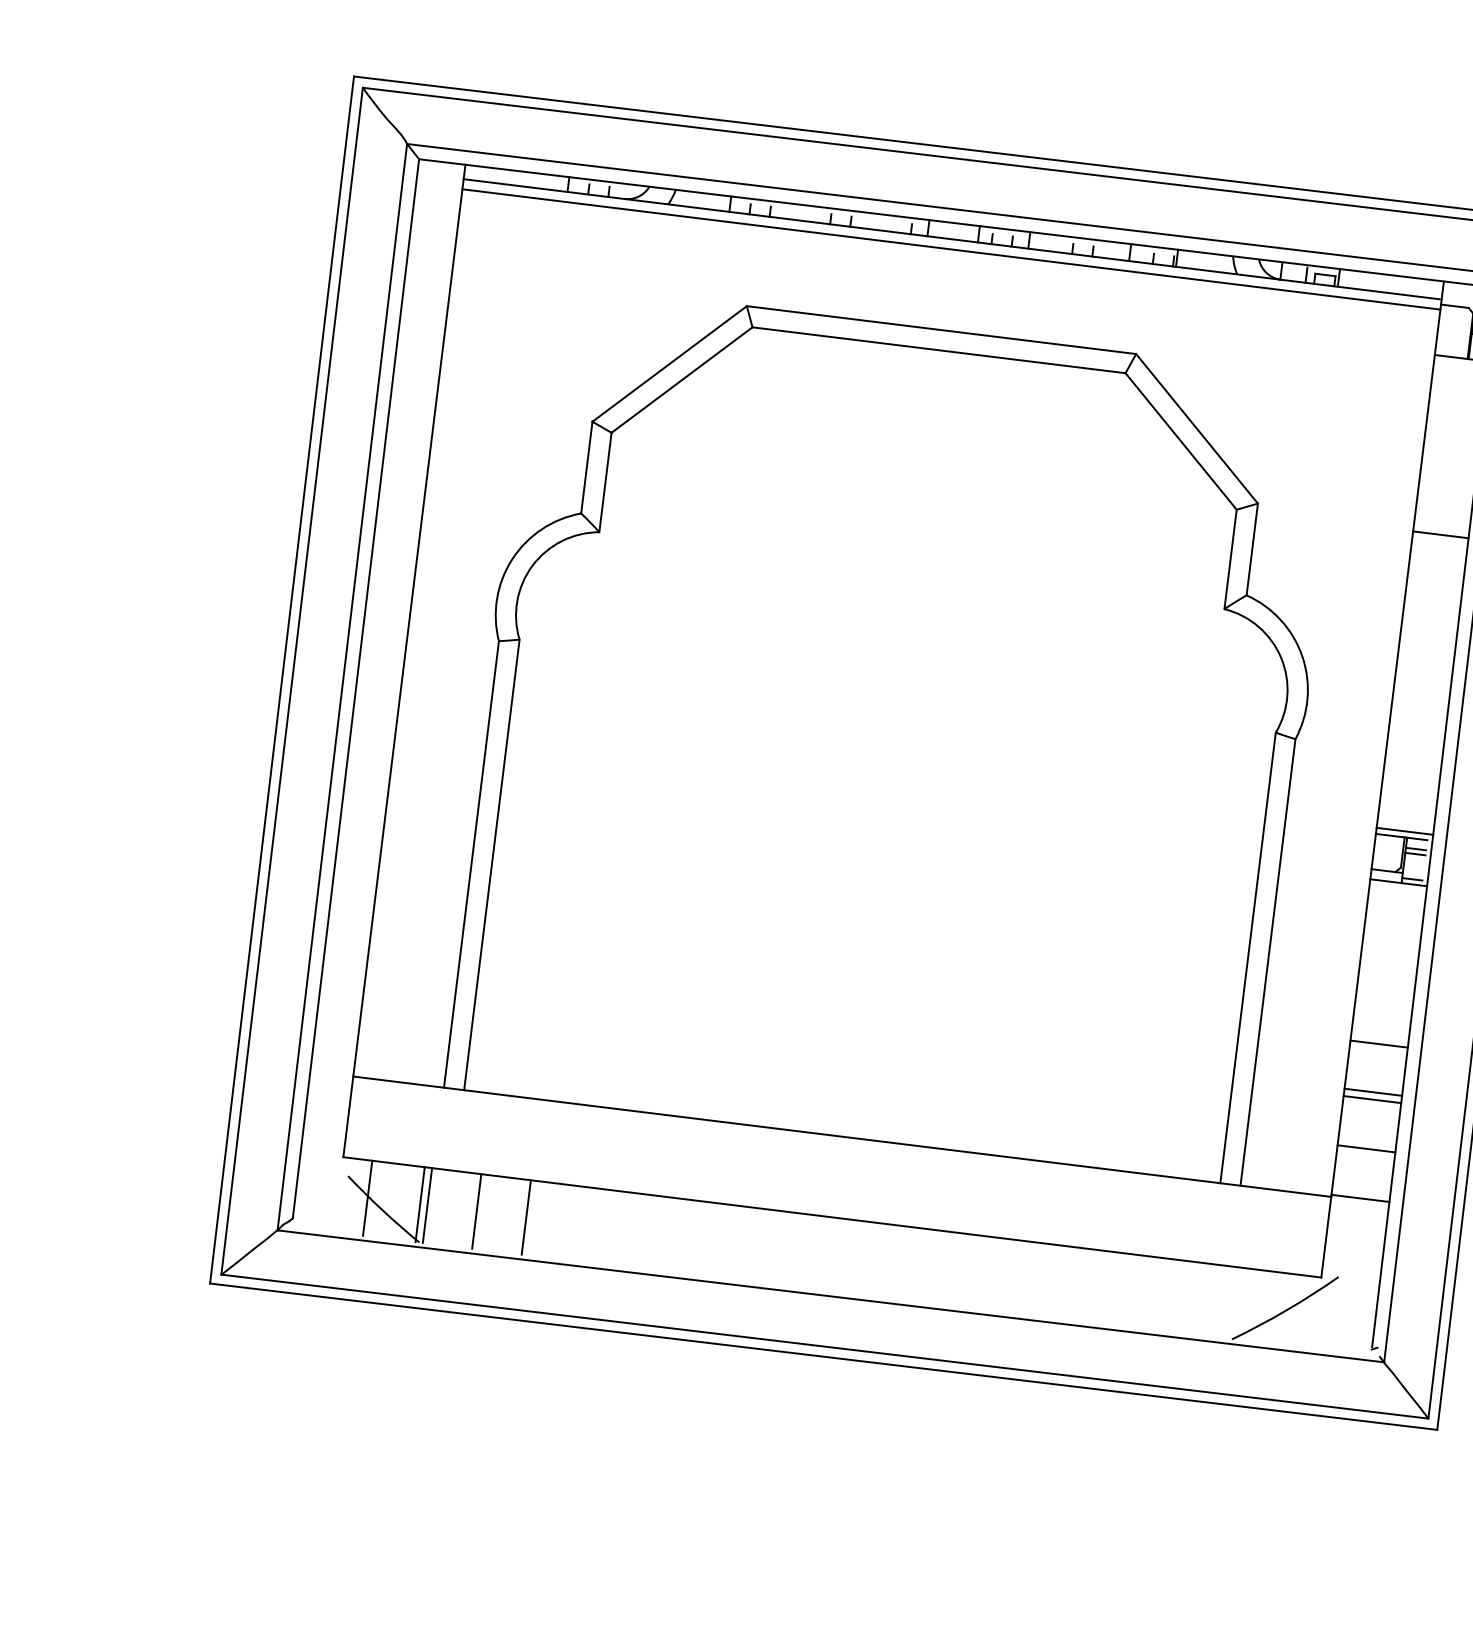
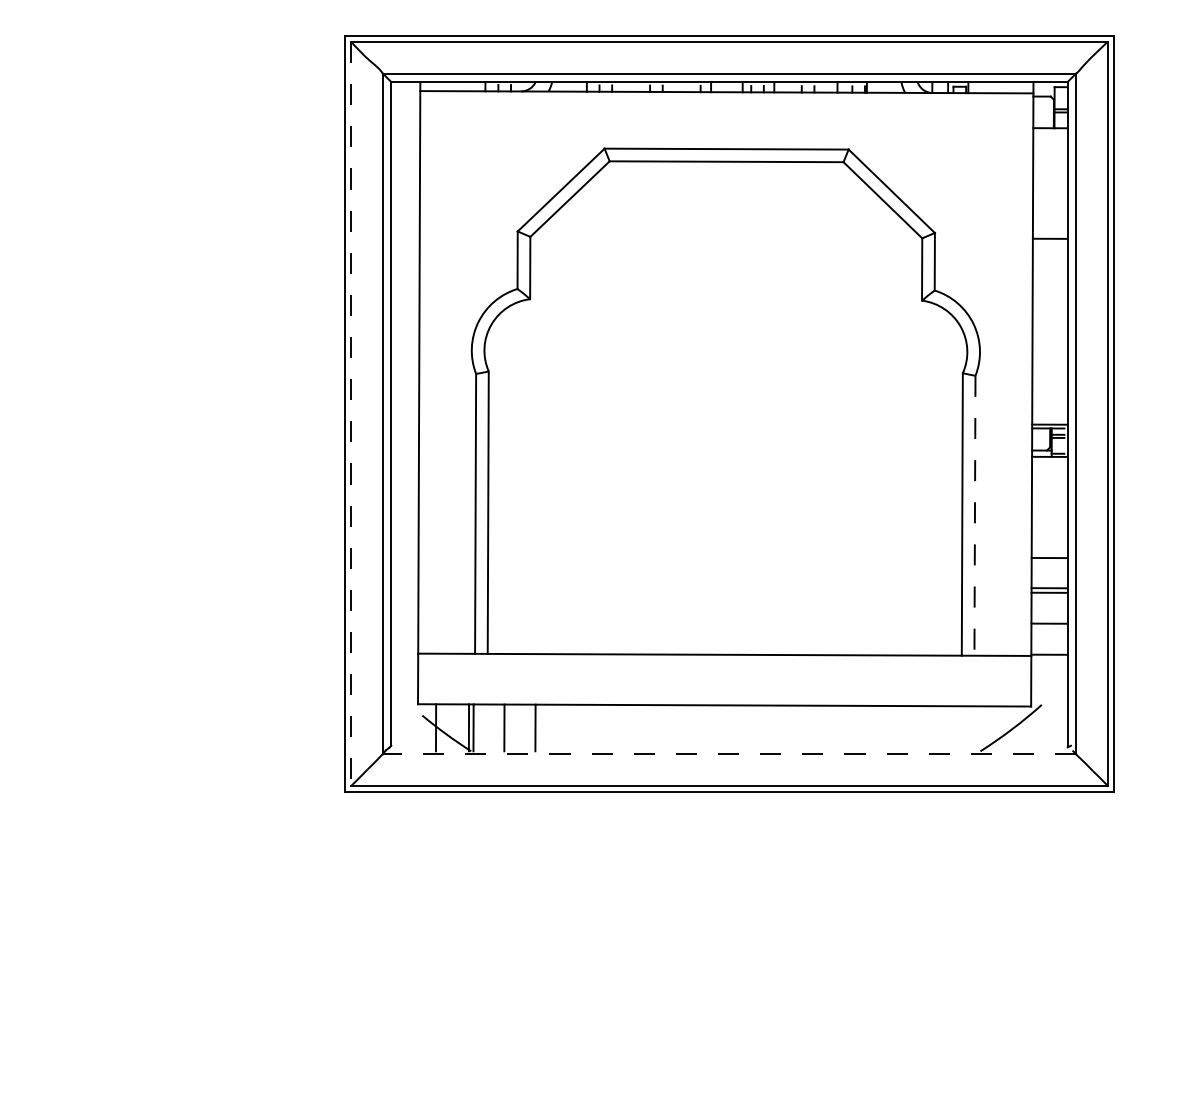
line: (950, 249) -> (726, 98), removed
line: (292, 680) -> (351, 413), solid -> dashed
line: (1267, 961) -> (974, 515), solid -> dashed
line: (830, 1296) -> (729, 754), solid -> dashed

